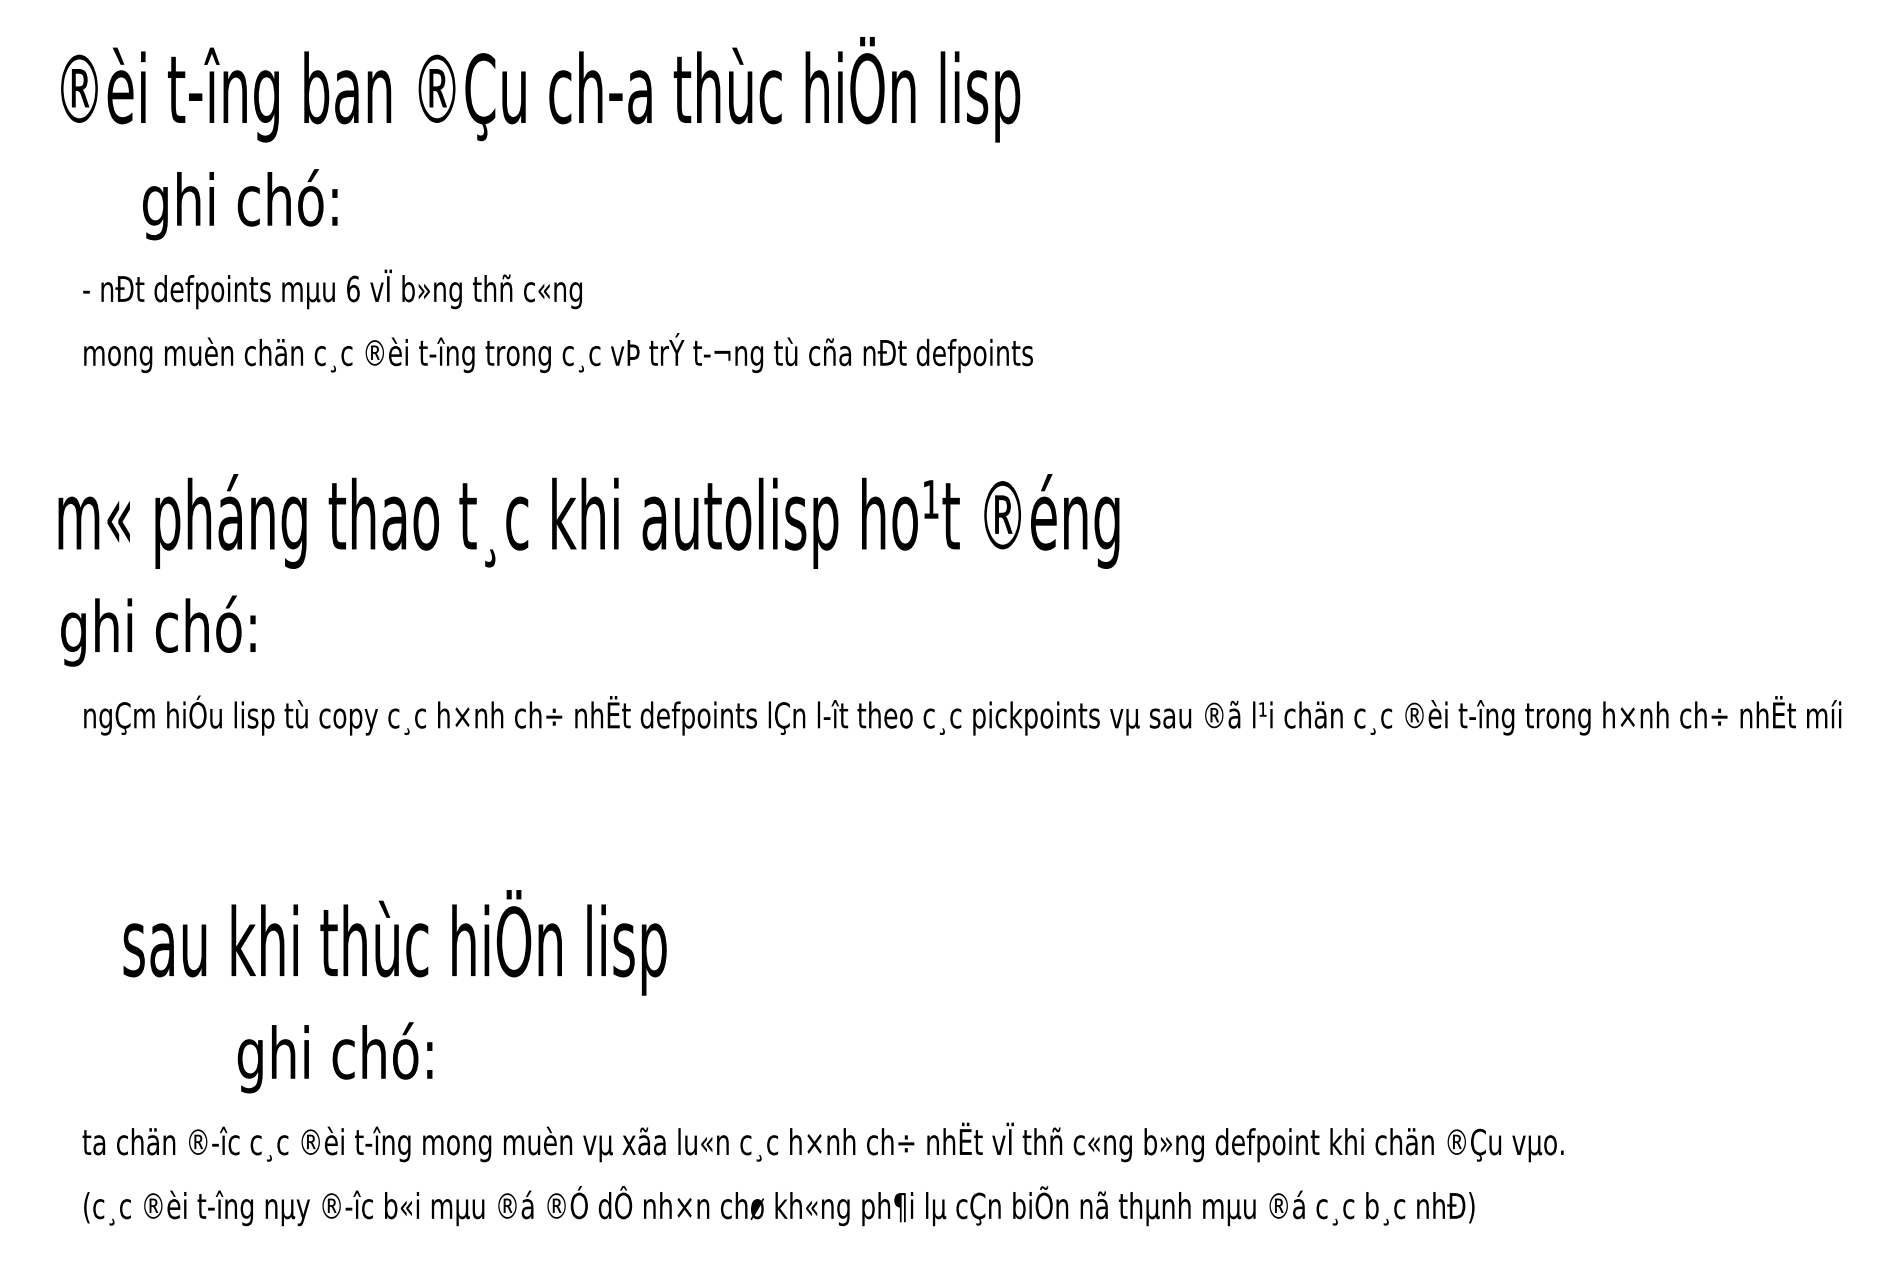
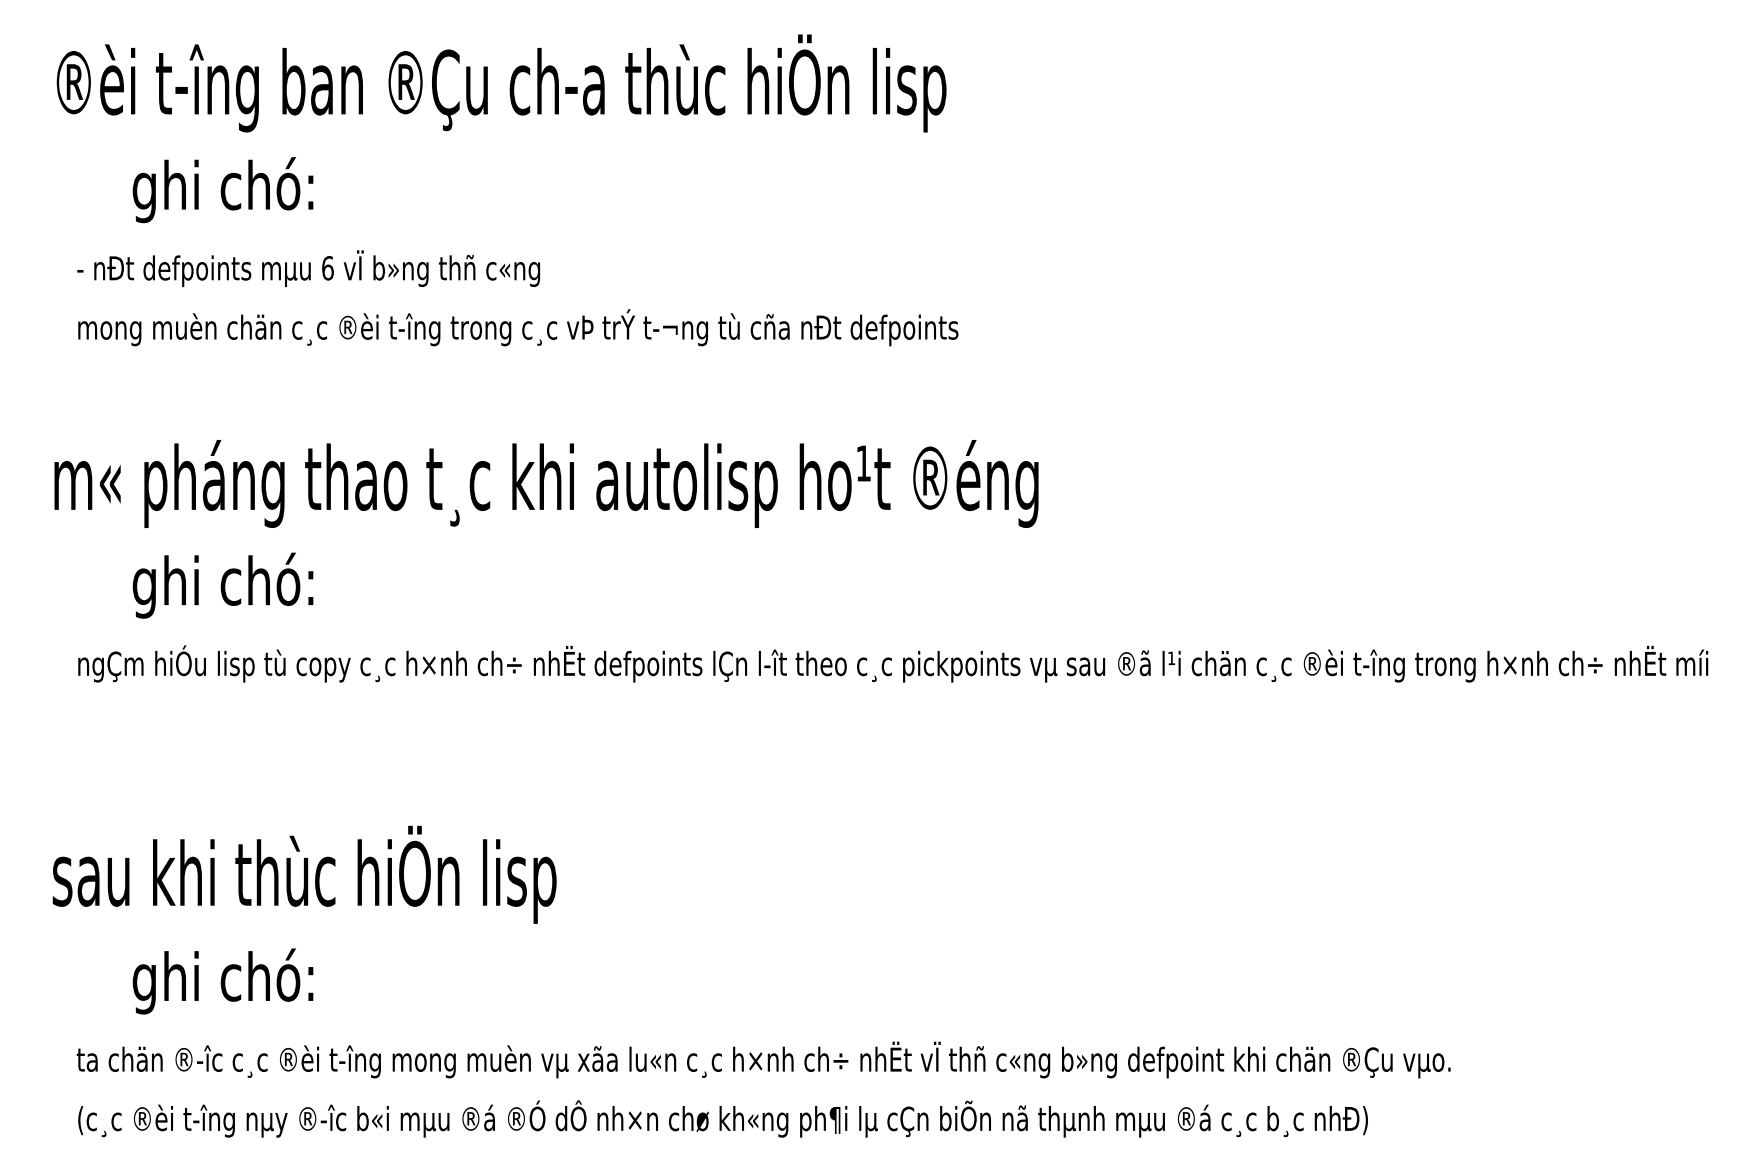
text: (157, 630) -> (222, 585), moved
text: (394, 942) -> (304, 874), moved
text: (334, 1057) -> (222, 981), moved

